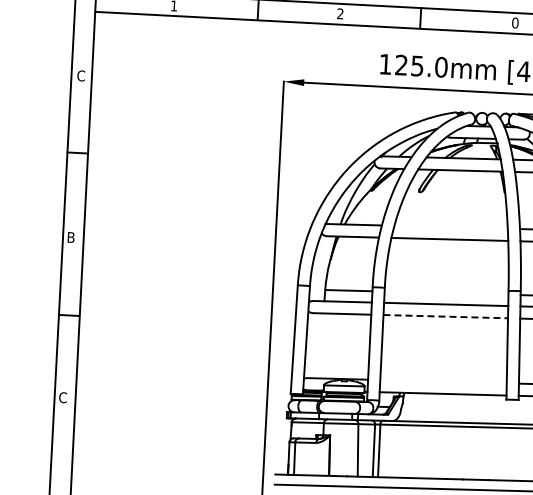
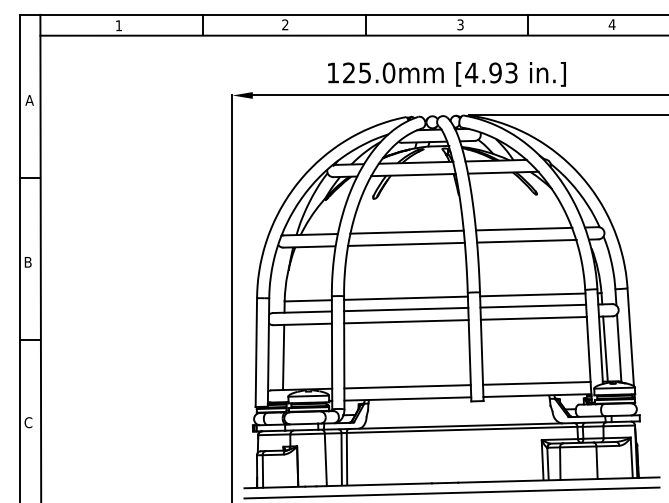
text: (515, 22) -> (460, 24), 0 -> 3
text: (80, 75) -> (29, 99), C -> A
line: (450, 226) -> (406, 231), added
line: (446, 292) -> (405, 297), added
line: (445, 316) -> (406, 321), dashed -> solid
line: (321, 345) -> (283, 357), added
line: (443, 381) -> (407, 386), added

